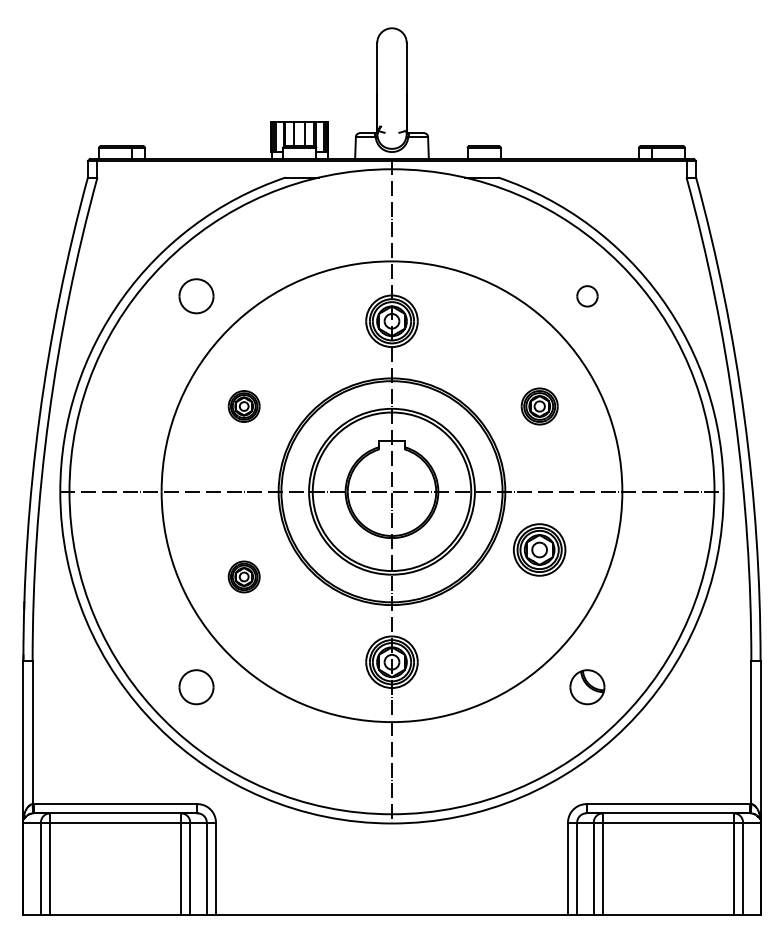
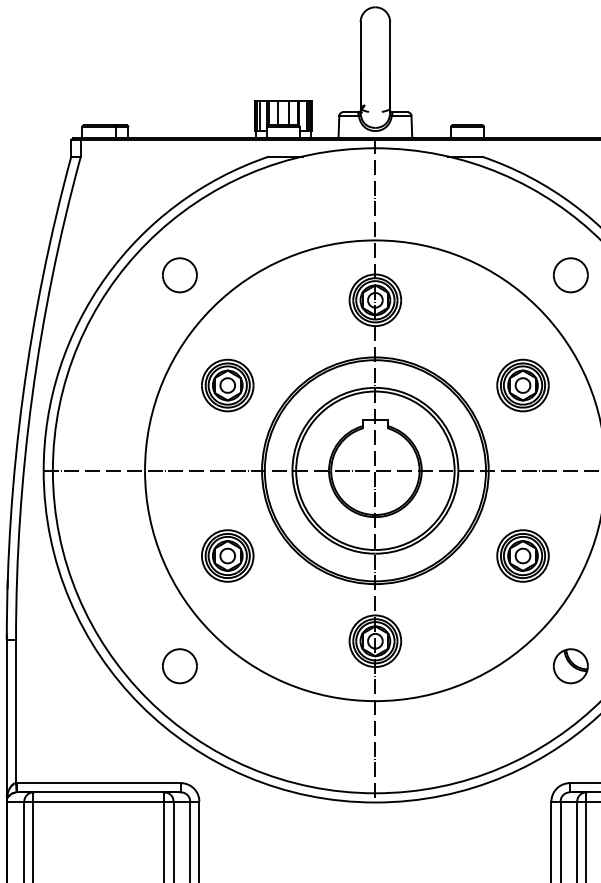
part: (587, 296) -> (570, 275), size x1.67
part: (243, 406) -> (226, 385), size x1.67
part: (539, 406) -> (522, 385), size x1.43
part: (539, 549) -> (522, 555), moved
part: (243, 576) -> (226, 555), size x1.67

